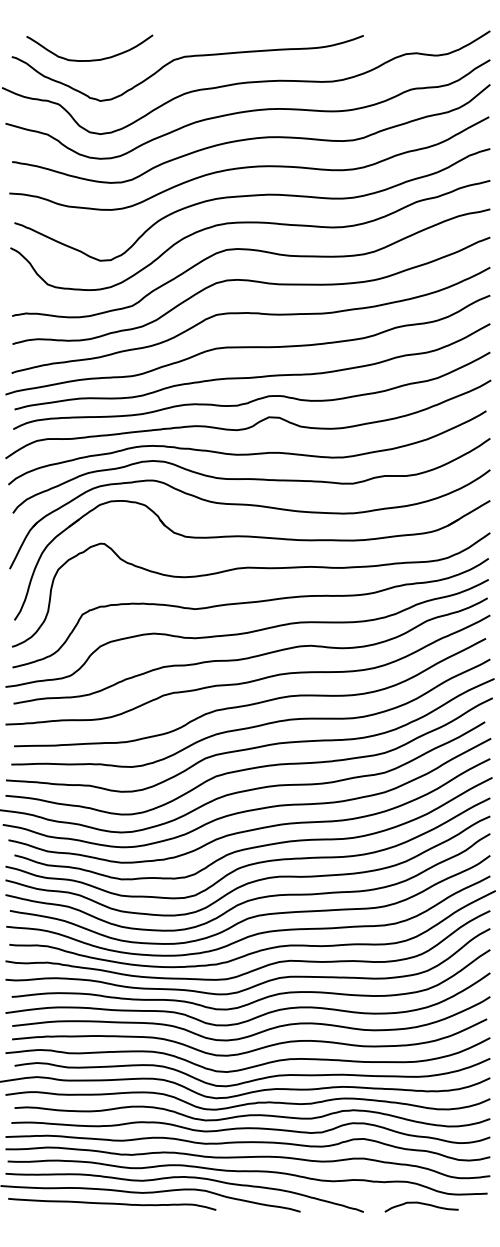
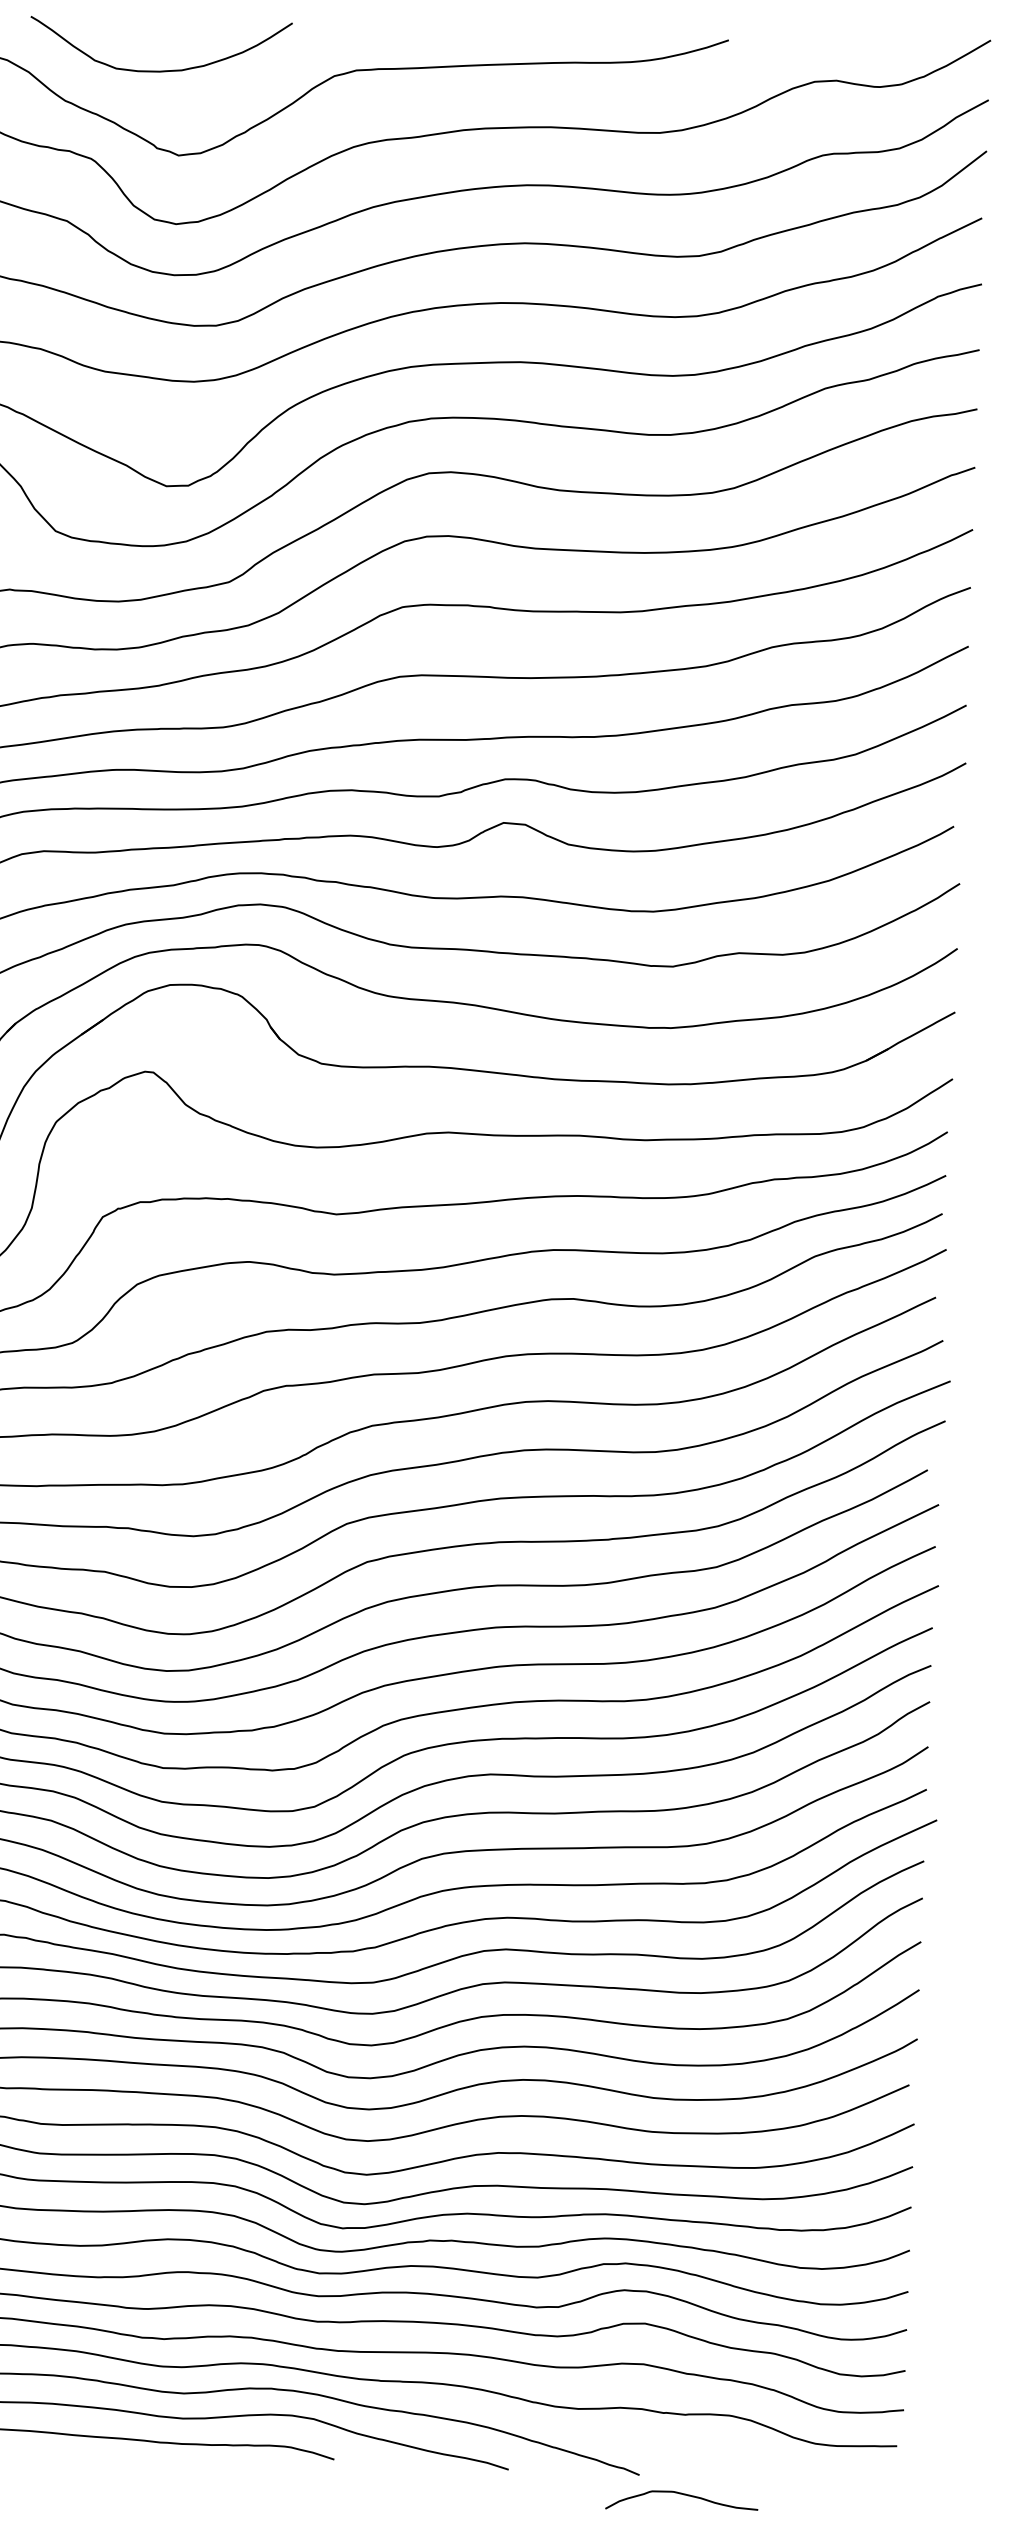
curve: (421, 1204) -> (681, 2496), moved

